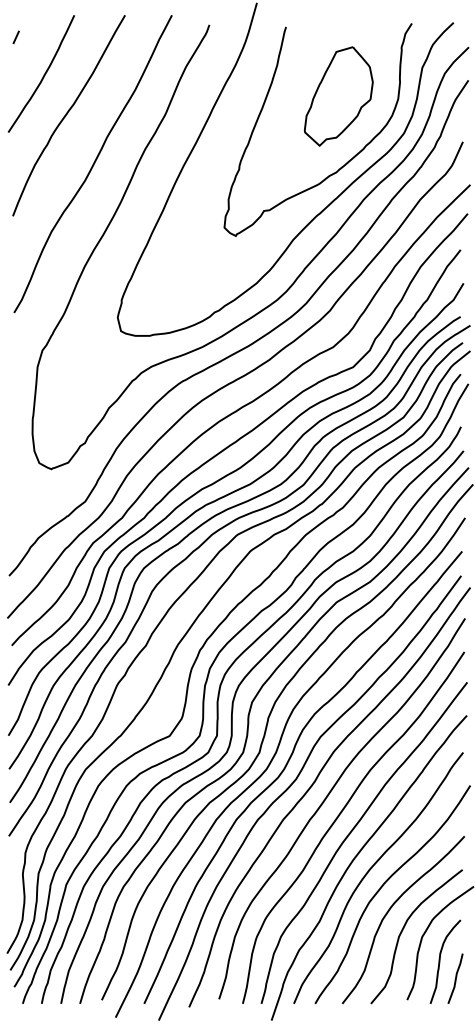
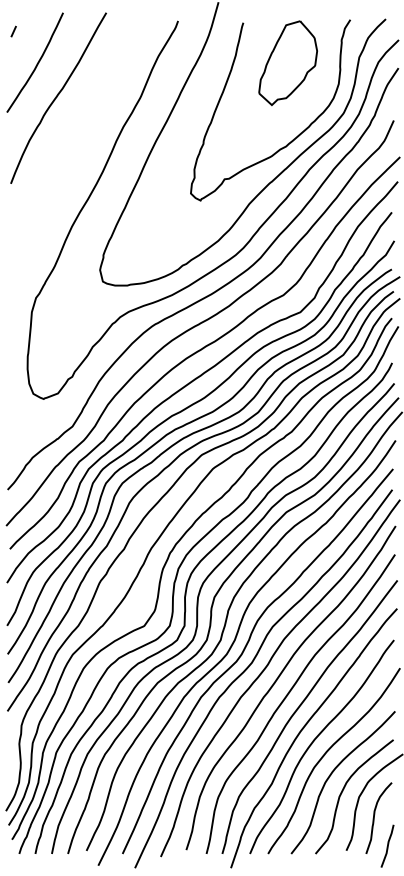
part: (338, 96) -> (287, 63), moved
curve: (92, 164) -> (78, 139), removed
line: (455, 978) -> (387, 846), moved

